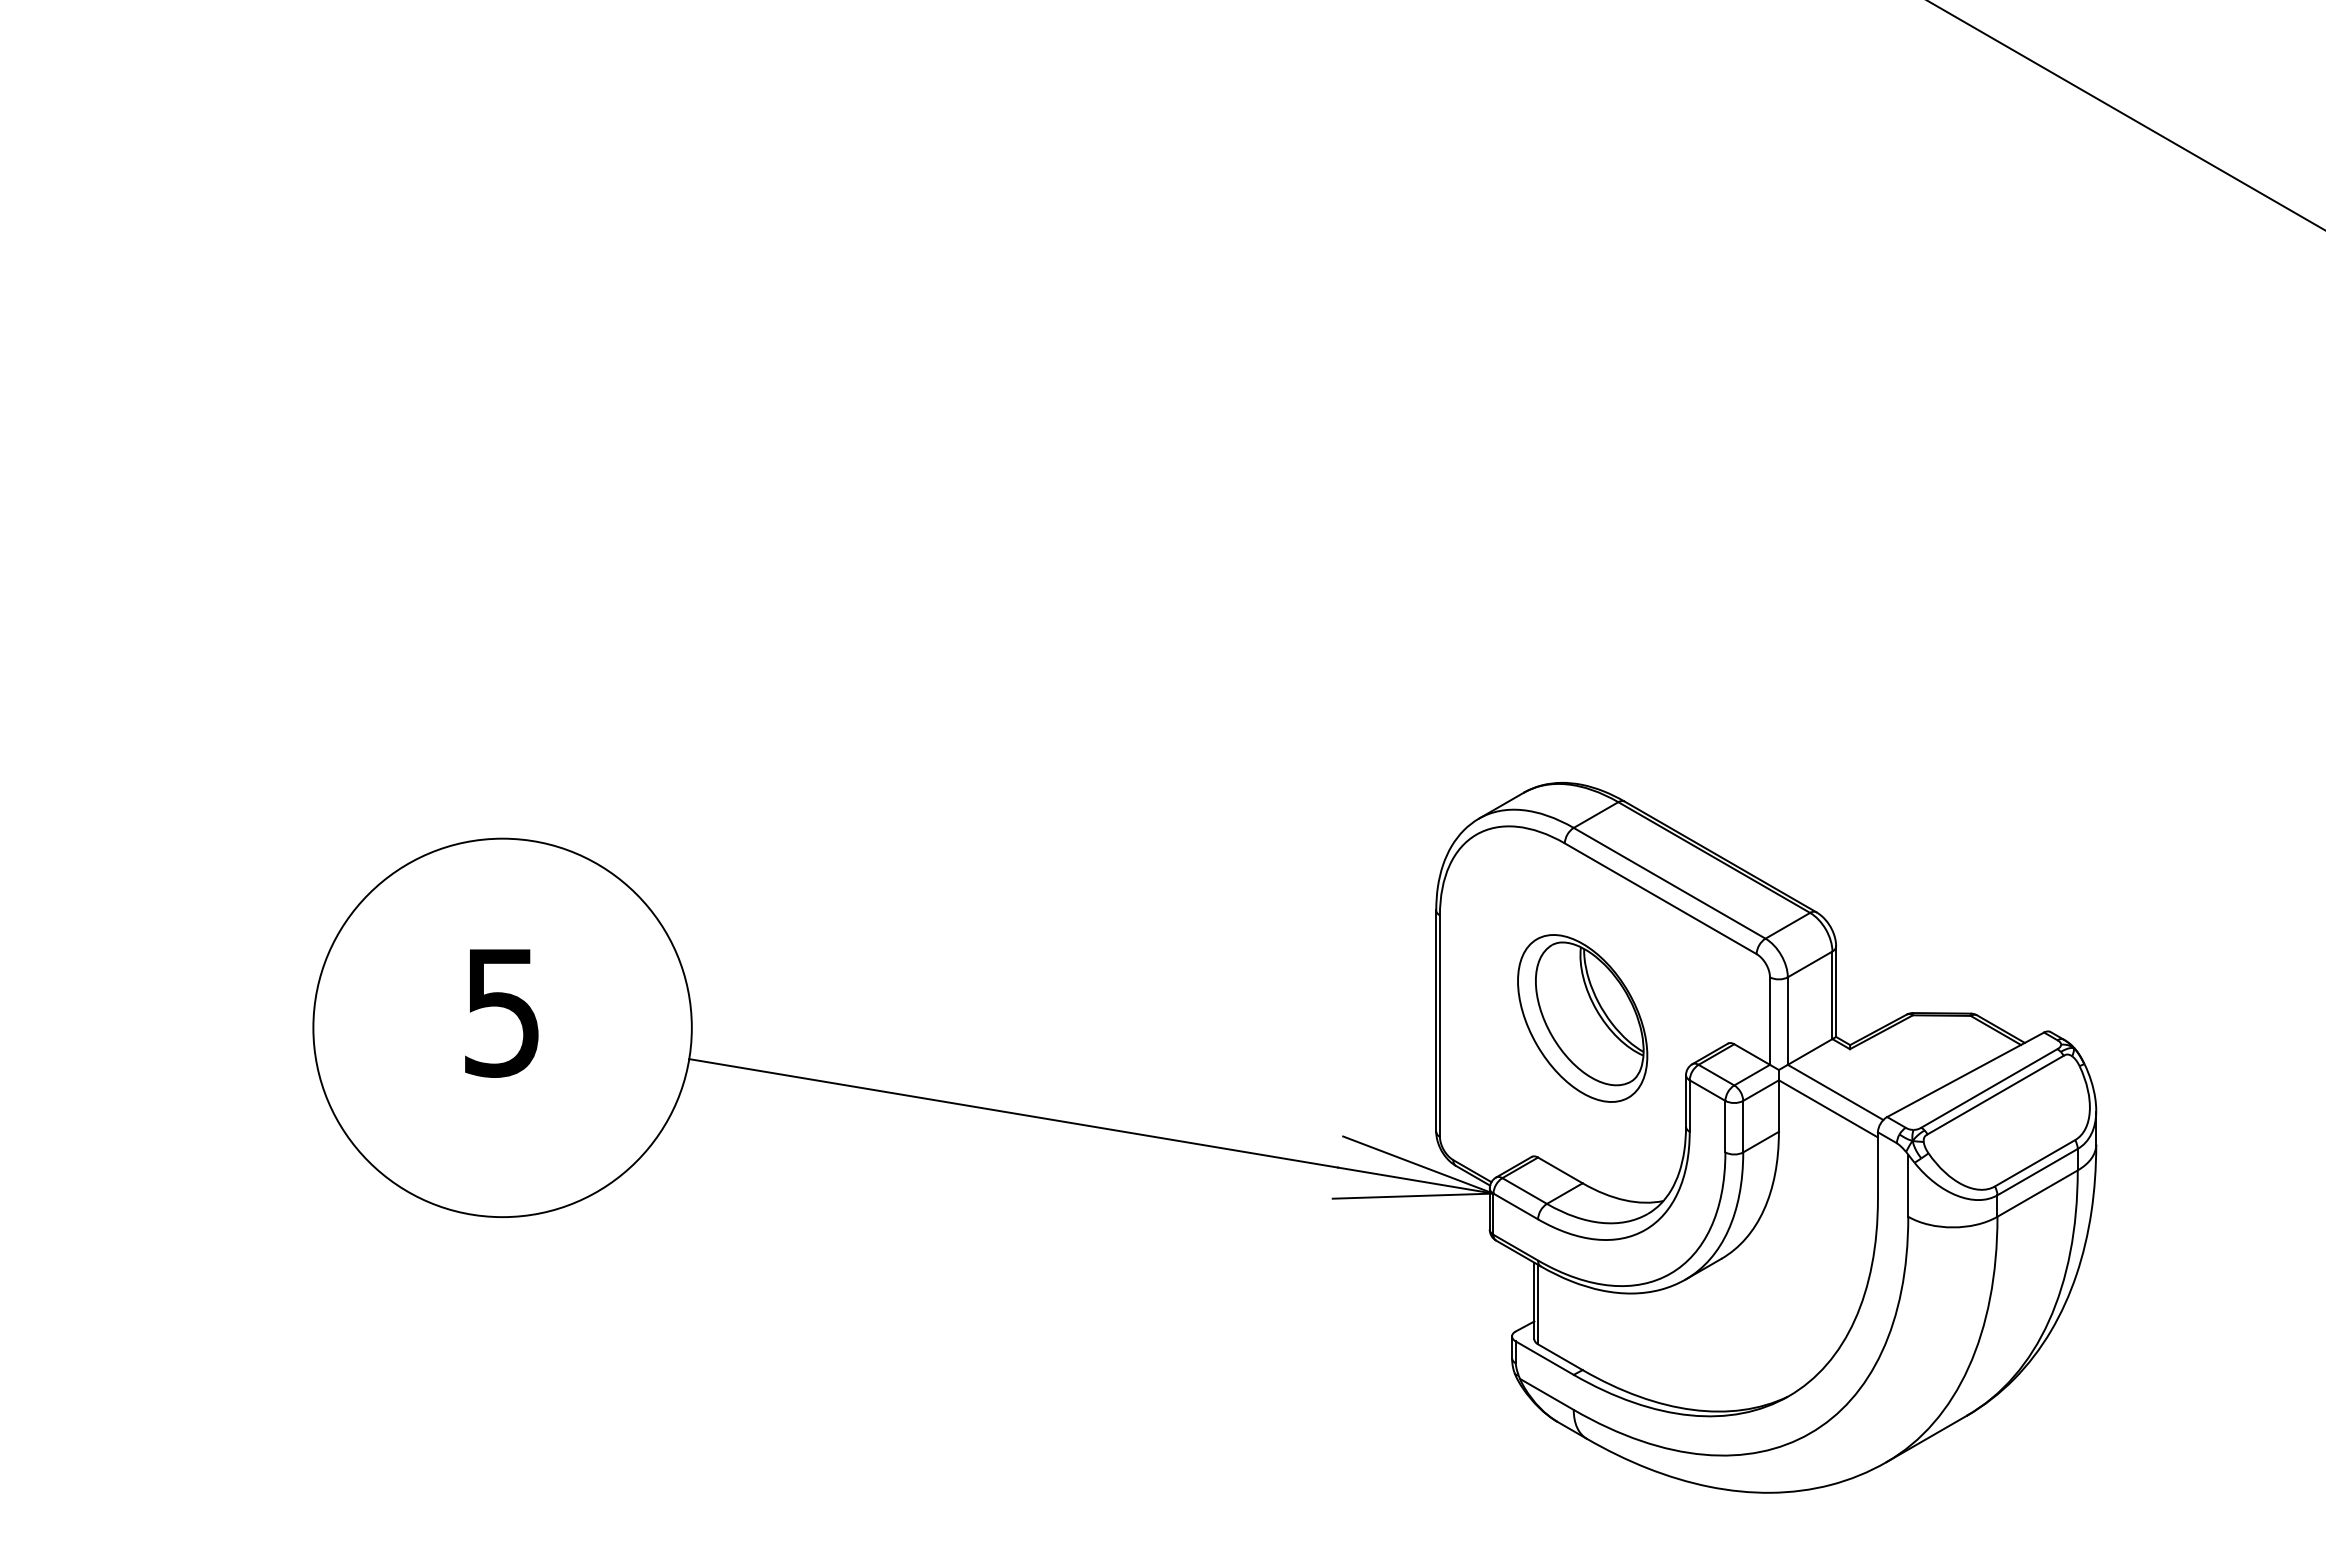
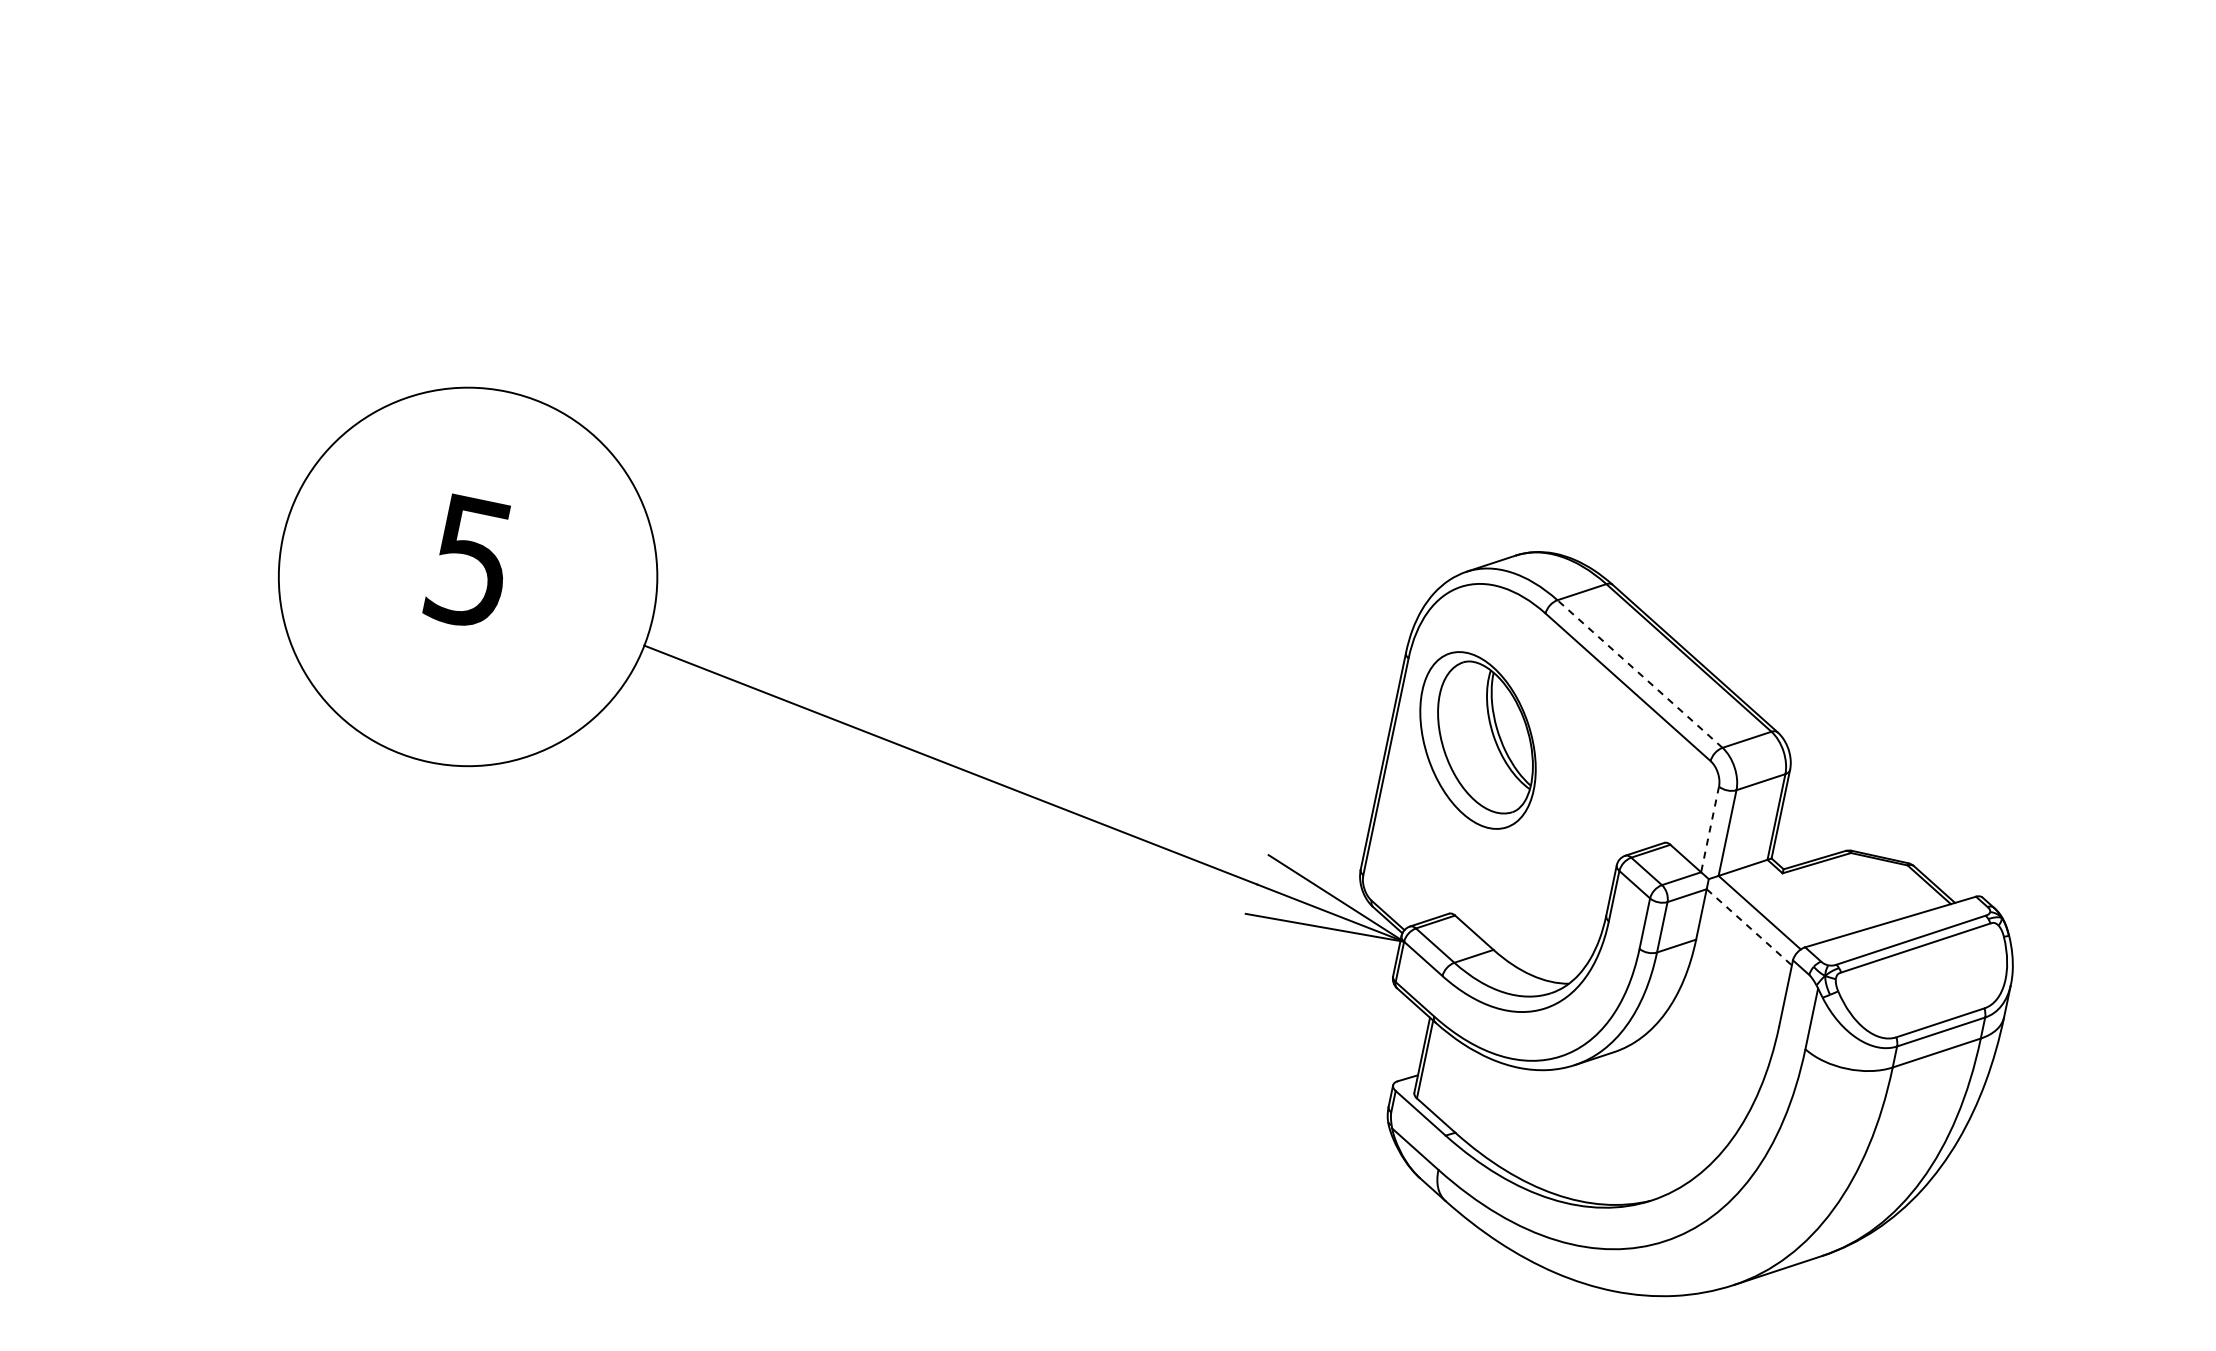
line: (1669, 883) -> (1639, 674), solid -> dashed
part: (1582, 1018) -> (1477, 740), moved
line: (1770, 1021) -> (1710, 829), solid -> dashed
line: (1828, 1109) -> (1749, 927), solid -> dashed

